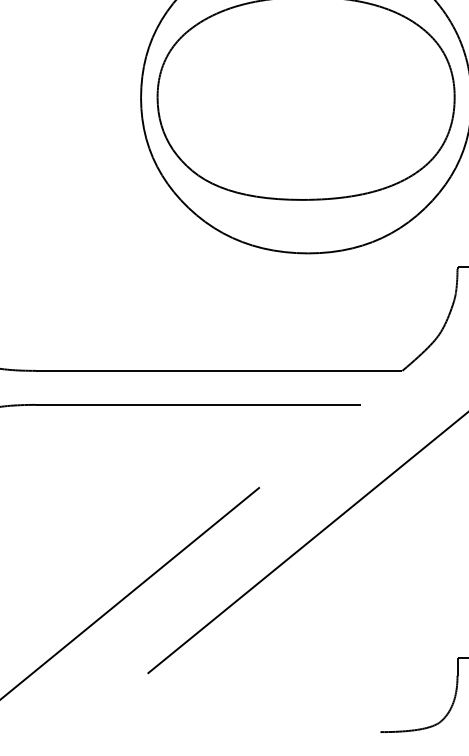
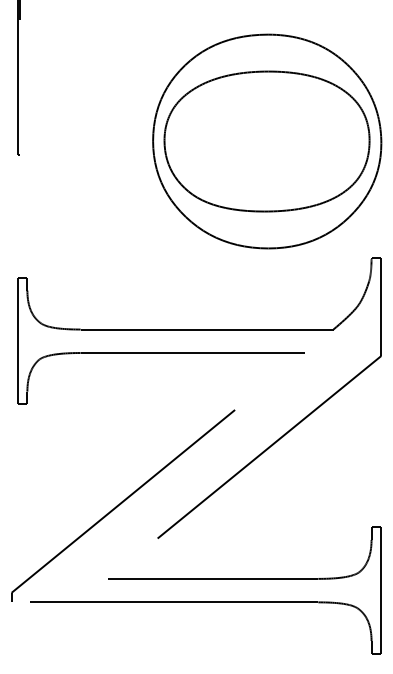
line: (228, 731) -> (213, 578), added

